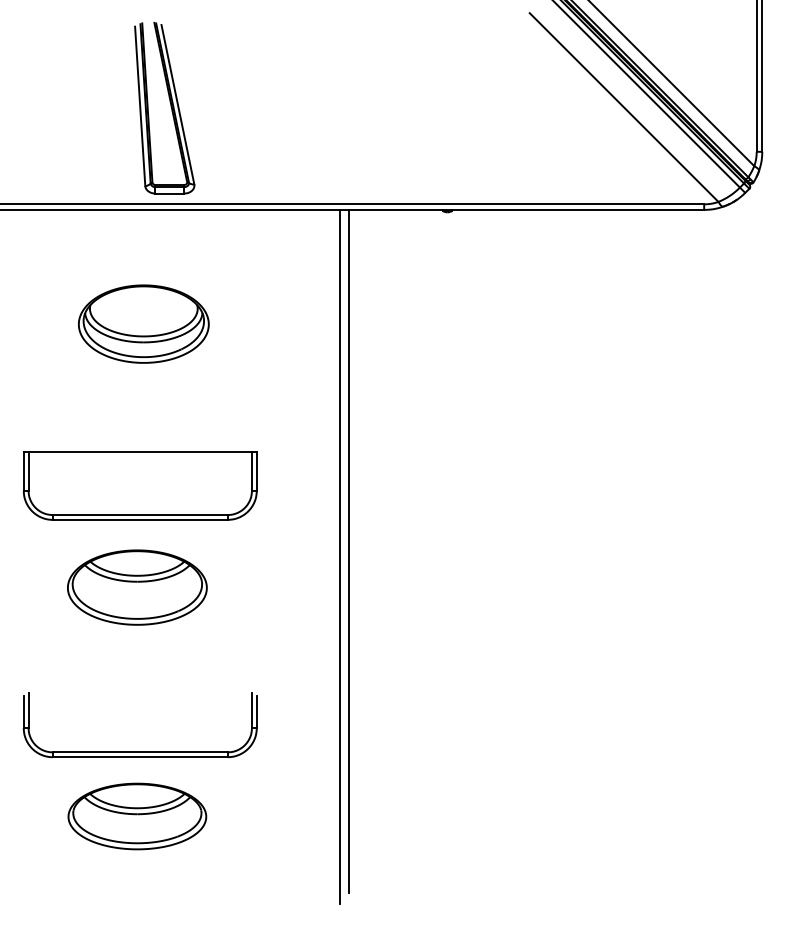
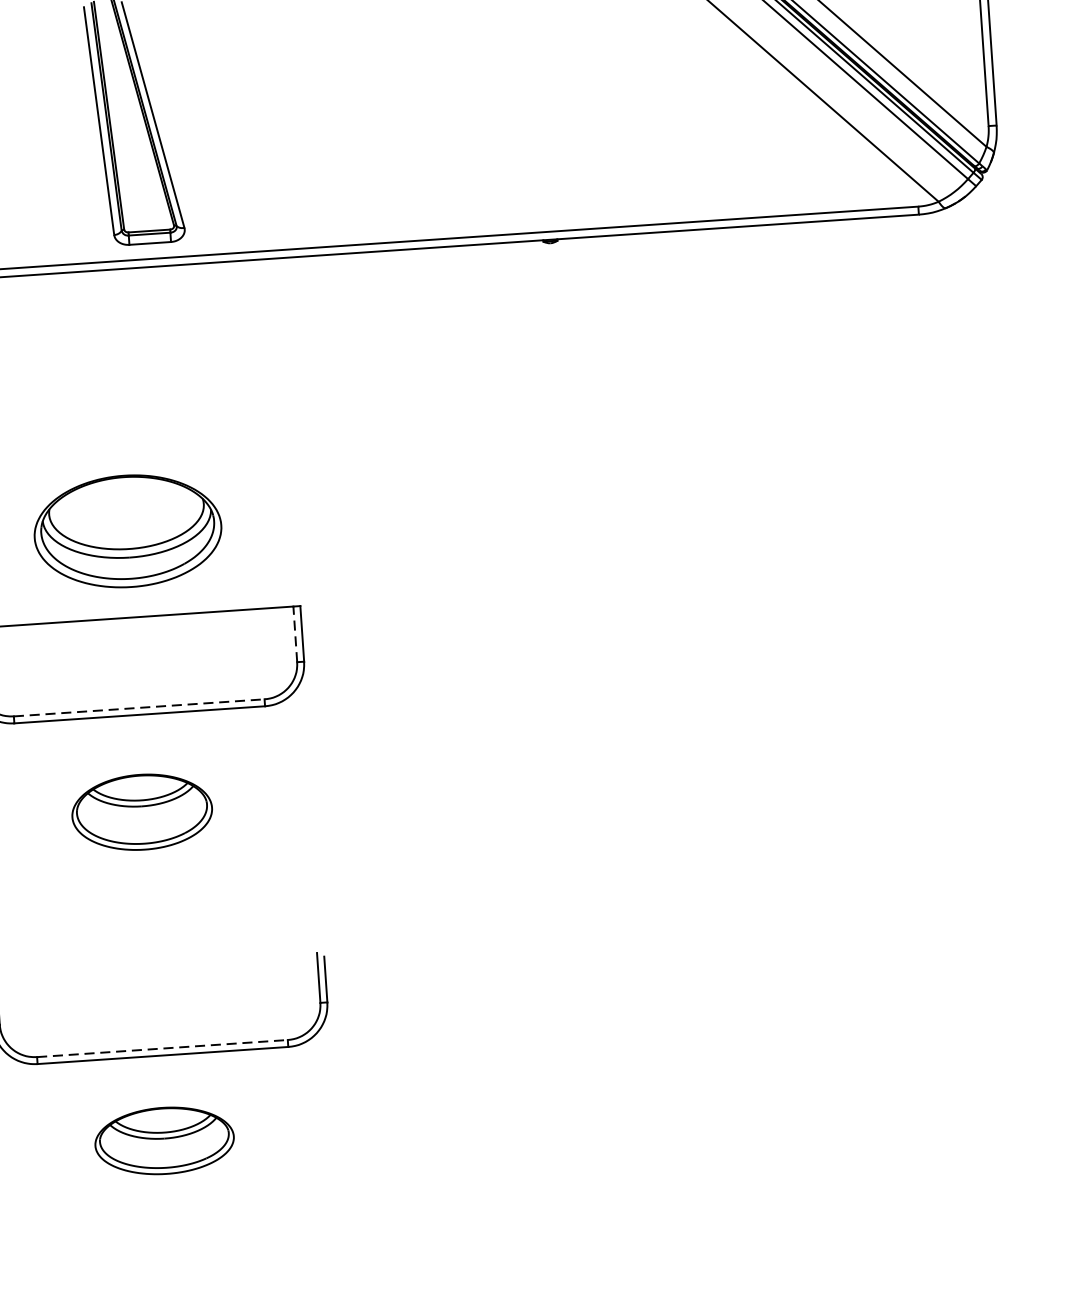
part: (143, 323) -> (127, 530), moved
line: (251, 470) -> (294, 633), solid -> dashed
line: (140, 515) -> (139, 708), solid -> dashed
line: (349, 551) -> (443, 739), removed
line: (339, 556) -> (429, 747), removed
part: (137, 587) -> (142, 812), size x0.7
line: (140, 752) -> (162, 1048), solid -> dashed
part: (137, 816) -> (164, 1140), size x0.7

